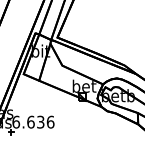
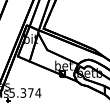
text: (33, 121) -> (25, 92), 6.636 -> 5.374

